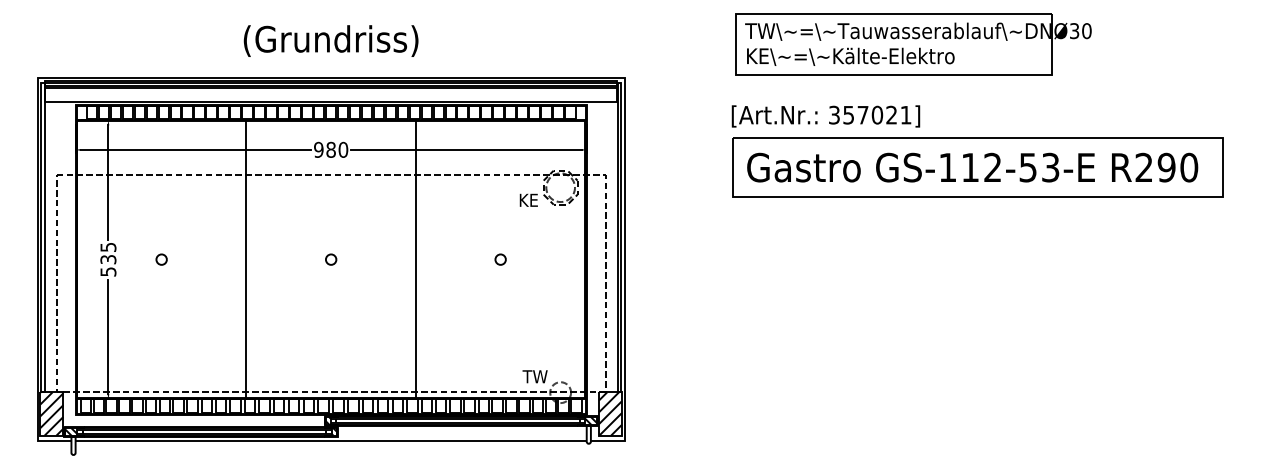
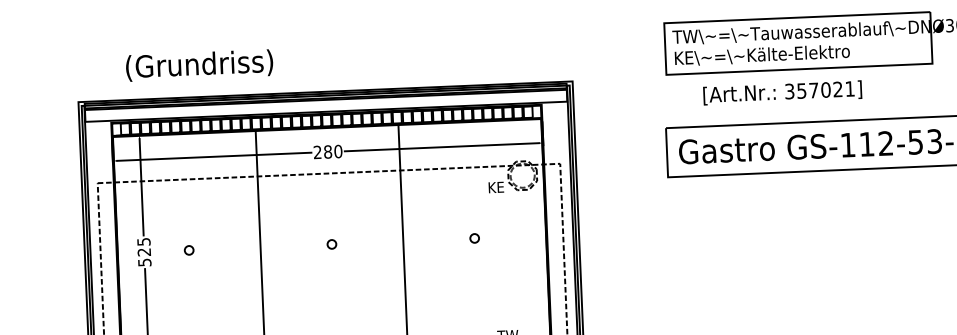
text: (330, 40) -> (199, 65), moved
text: (825, 116) -> (782, 92), moved
text: (318, 149) -> (317, 152), 980 -> 280
text: (108, 259) -> (144, 252), 535 -> 525

